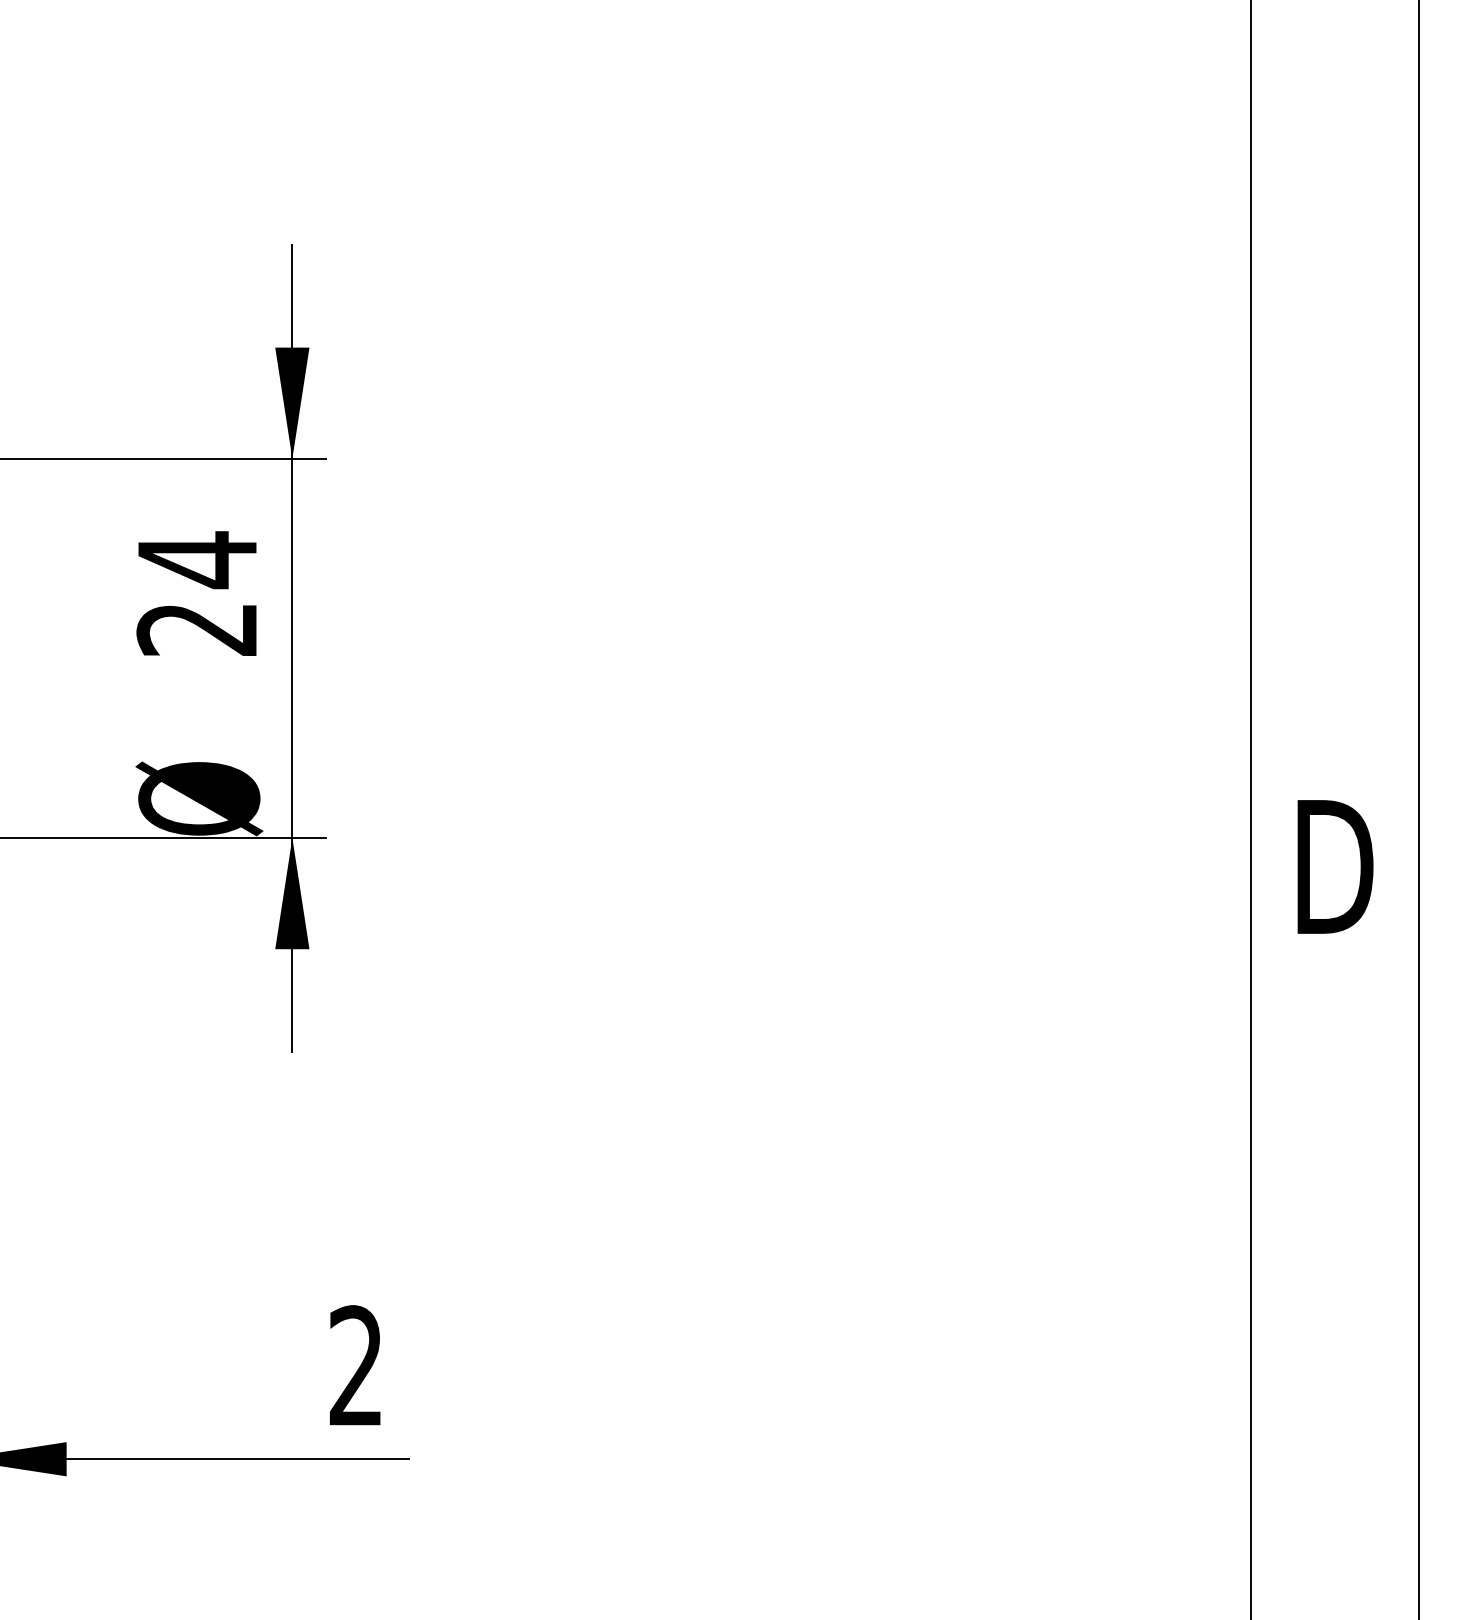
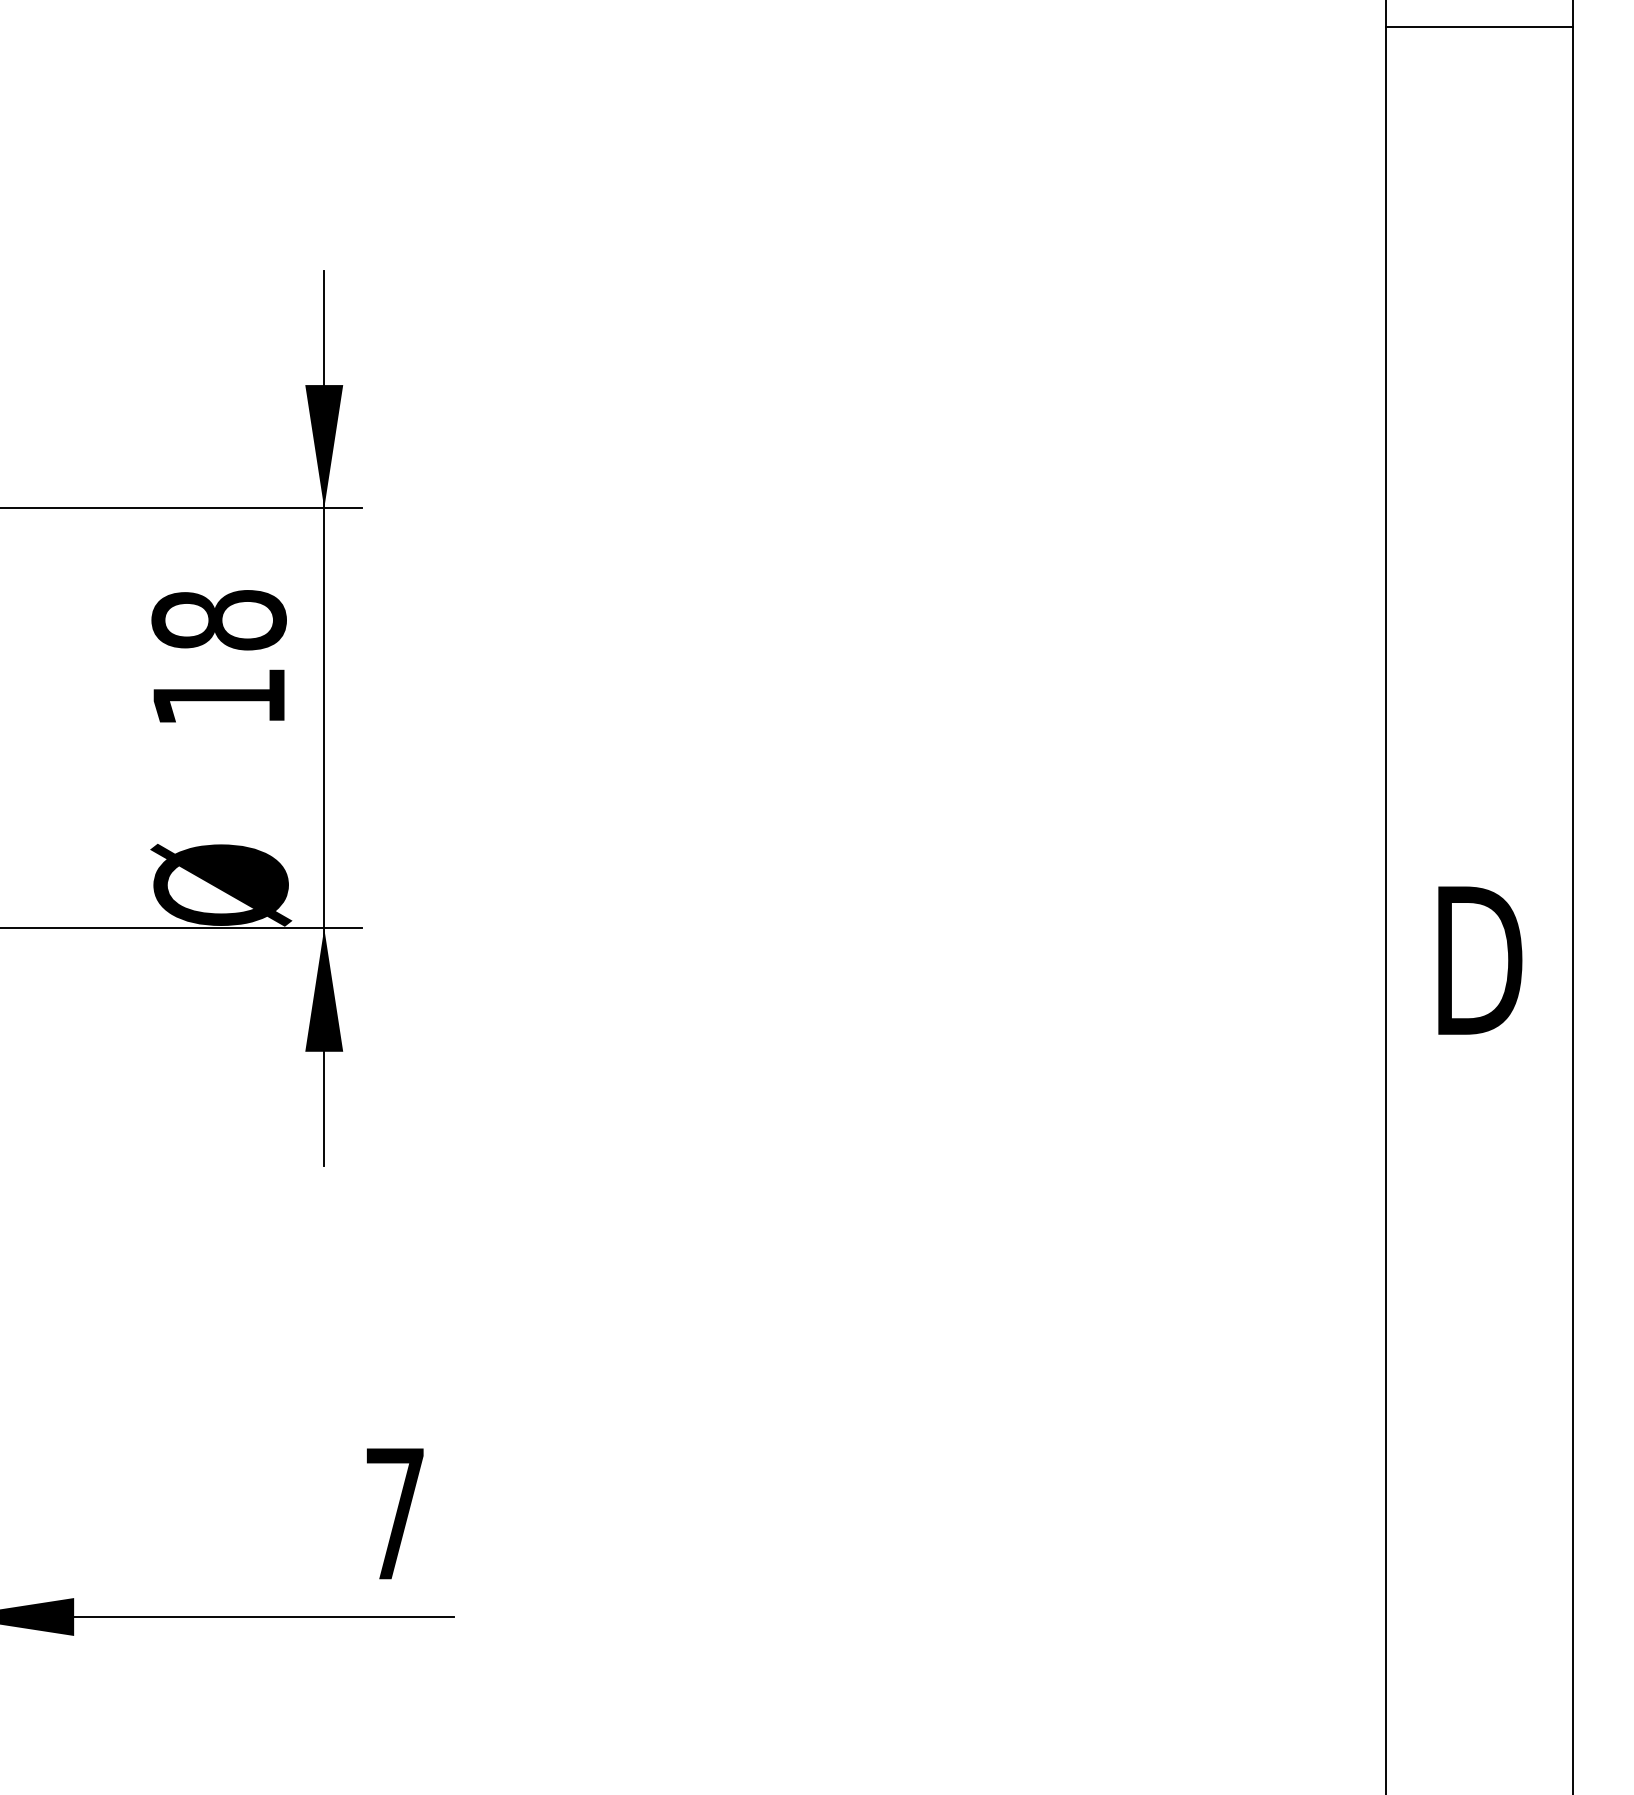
line: (1334, 24) -> (1479, 27), added
text: (197, 593) -> (219, 657), 24 -> 18
text: (355, 1365) -> (394, 1513), 2 -> 7

